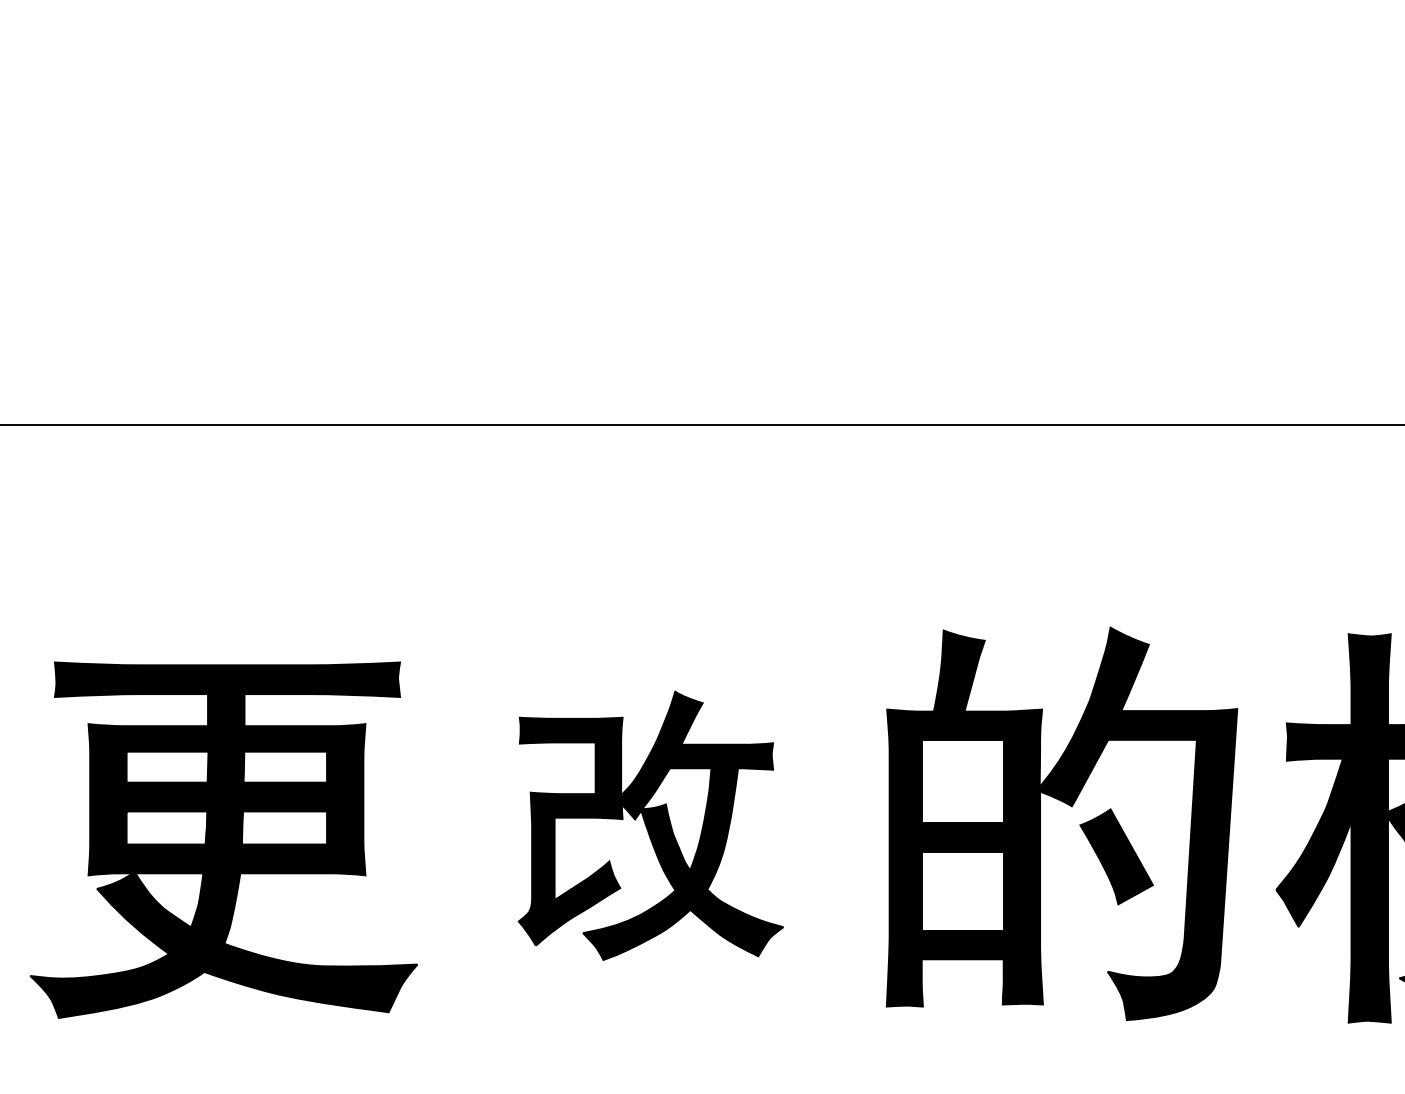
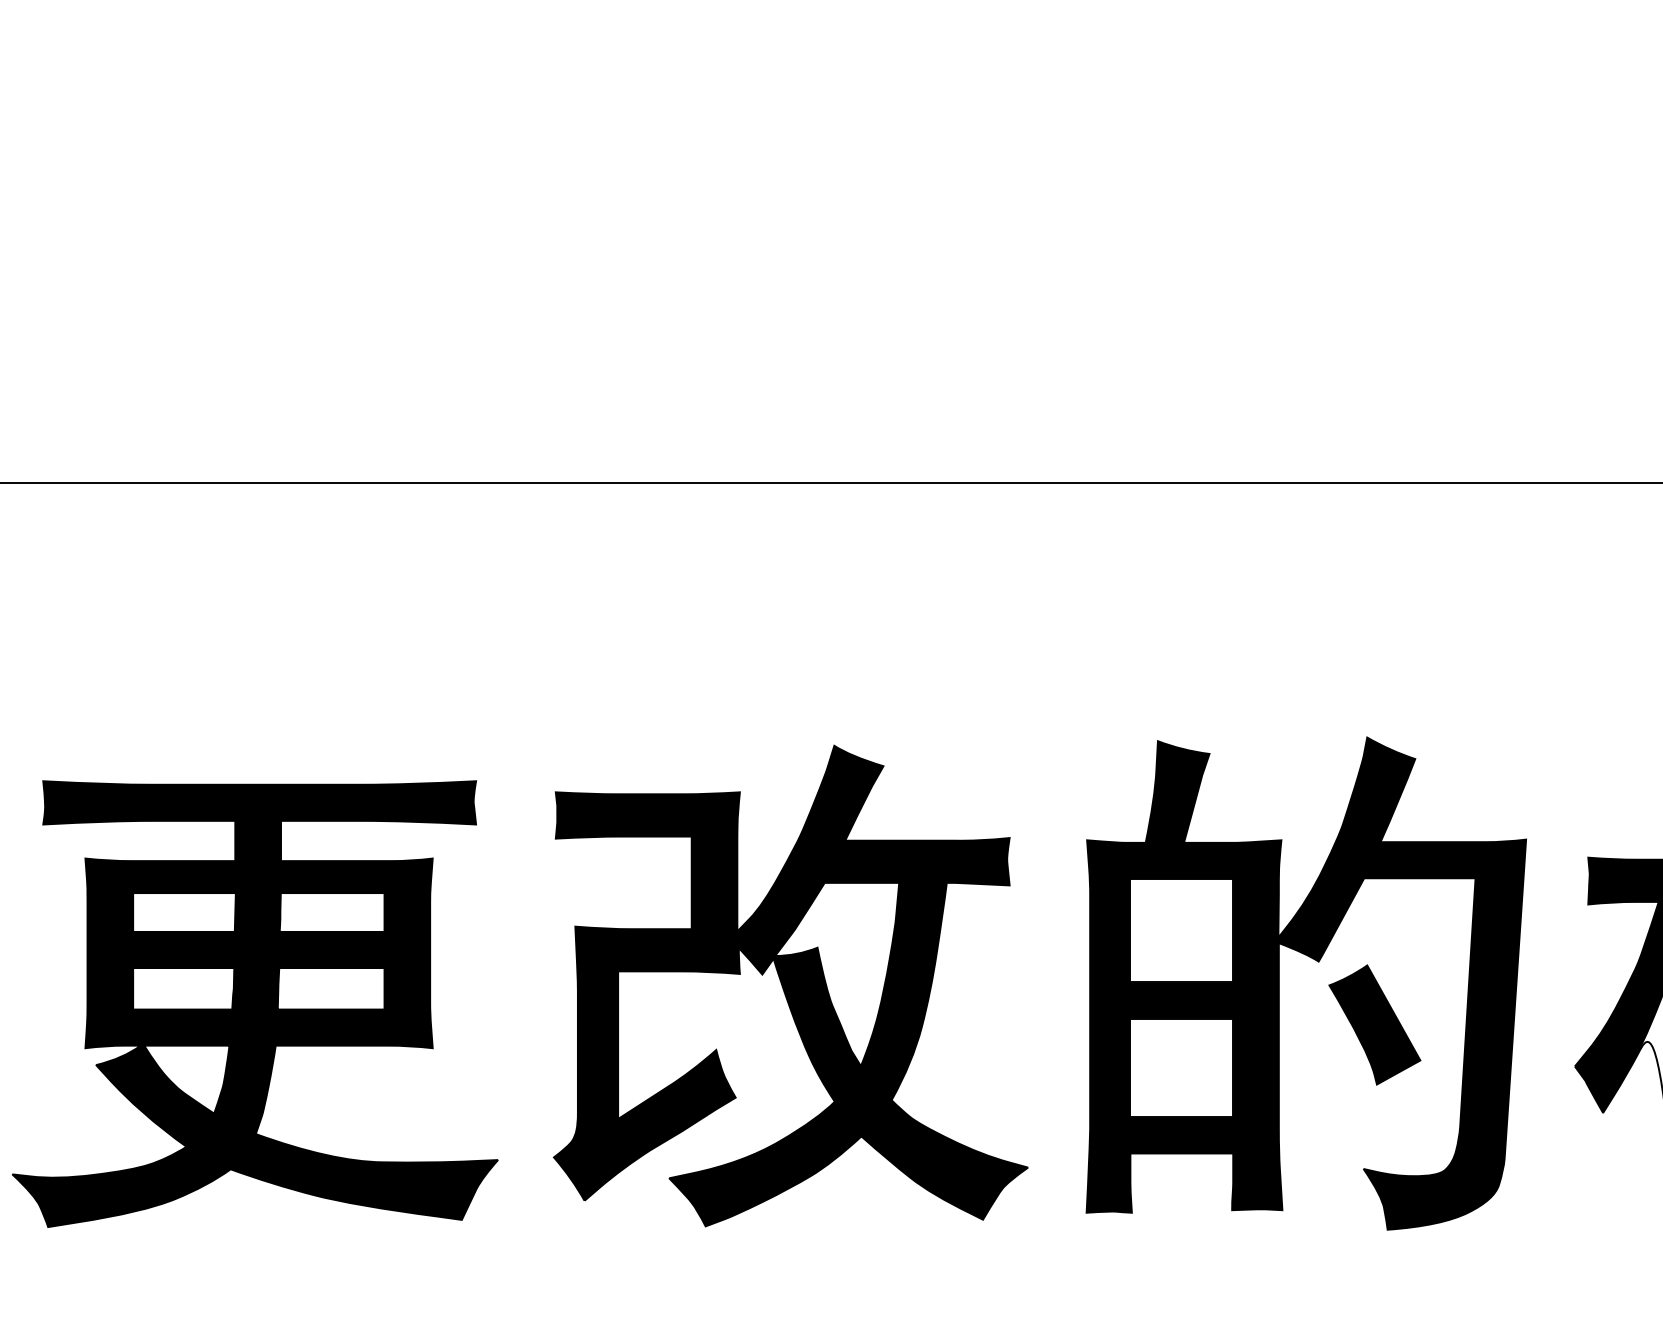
part: (650, 825) -> (790, 985), size x1.43

